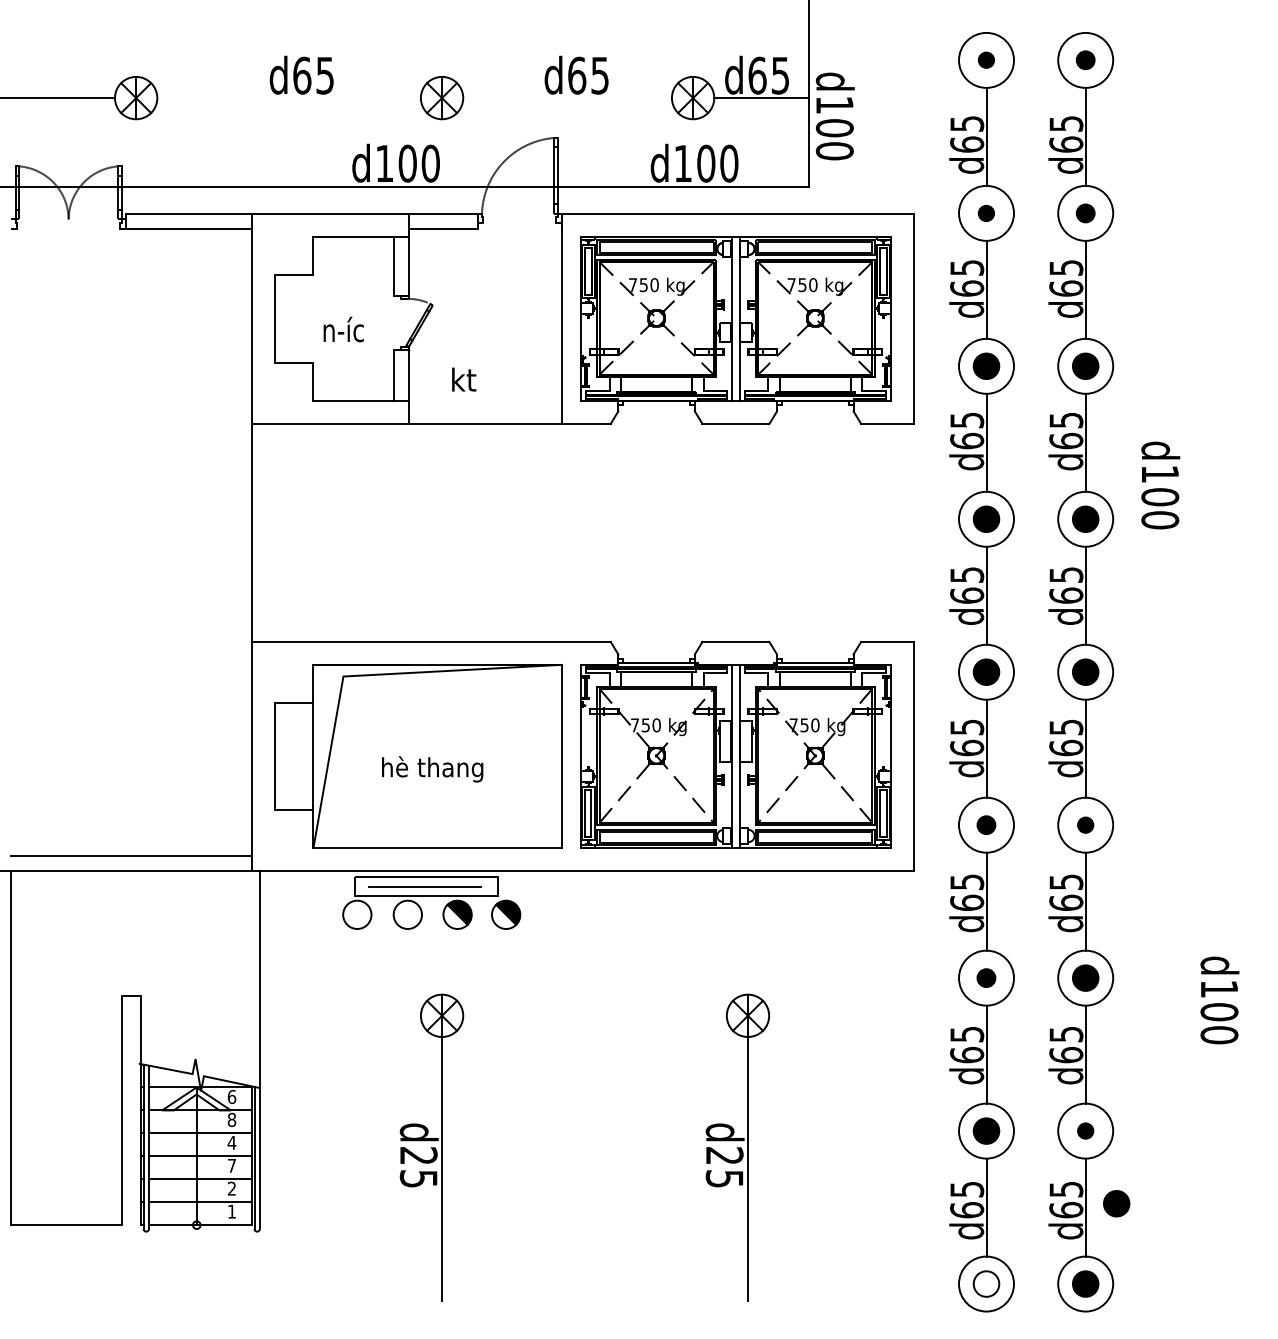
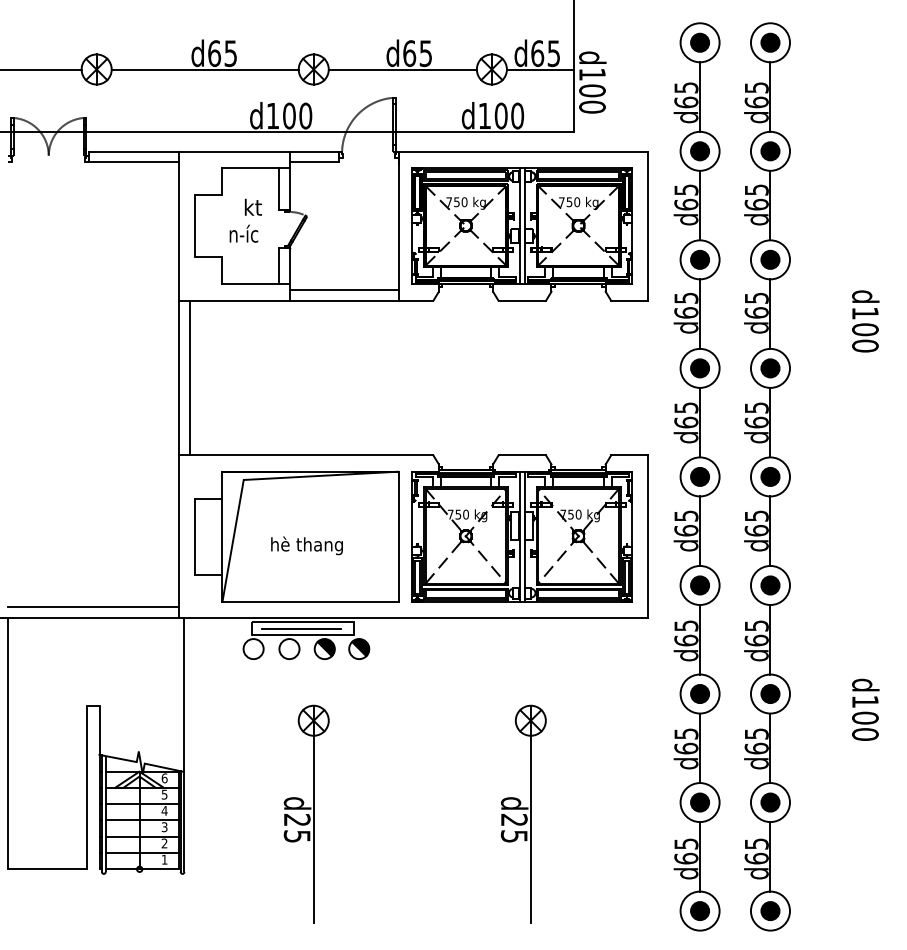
part: (985, 60) -> (699, 42), size x1.67
part: (1085, 60) -> (770, 42), size x1.43
line: (288, 98) -> (204, 69), added
line: (567, 98) -> (402, 69), added
part: (985, 213) -> (699, 151), size x1.67
part: (1085, 213) -> (770, 151), size x1.43
text: (462, 378) -> (252, 206), moved
line: (485, 408) -> (344, 289), added
text: (1160, 485) -> (865, 321), moved
line: (266, 532) -> (189, 377), added
part: (985, 825) -> (699, 585), size x1.43
part: (1085, 825) -> (770, 585), size x1.67
part: (985, 977) -> (699, 693), size x1.43
text: (231, 1119) -> (164, 794), 8 -> 5
part: (1085, 1131) -> (770, 802), size x1.67
text: (231, 1166) -> (164, 827), 7 -> 3
part: (1116, 1204) -> (792, 854), removed
fill: (987, 1284) -> (700, 911), added

